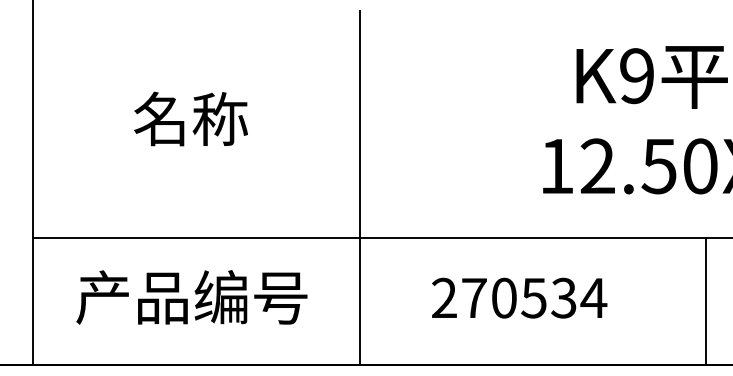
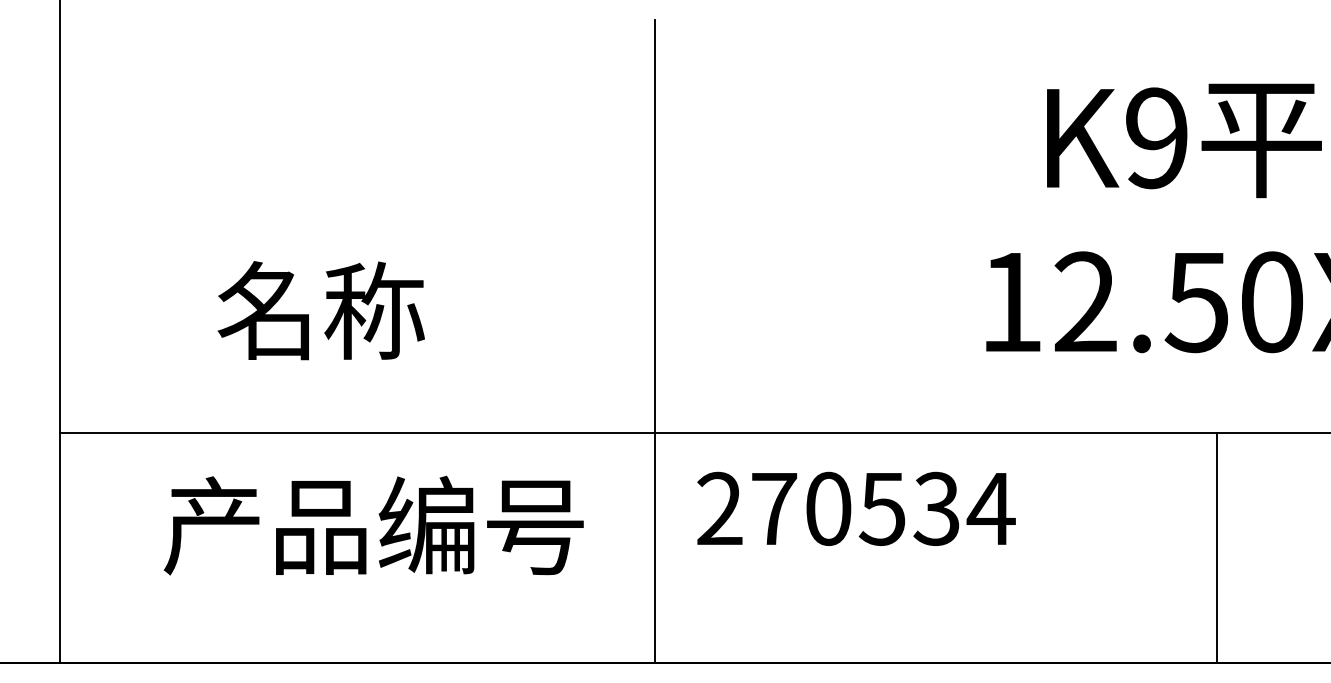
text: (190, 118) -> (320, 309), moved
text: (191, 297) -> (373, 525), moved
text: (519, 297) -> (856, 507), moved
line: (705, 301) -> (1215, 547), moved

